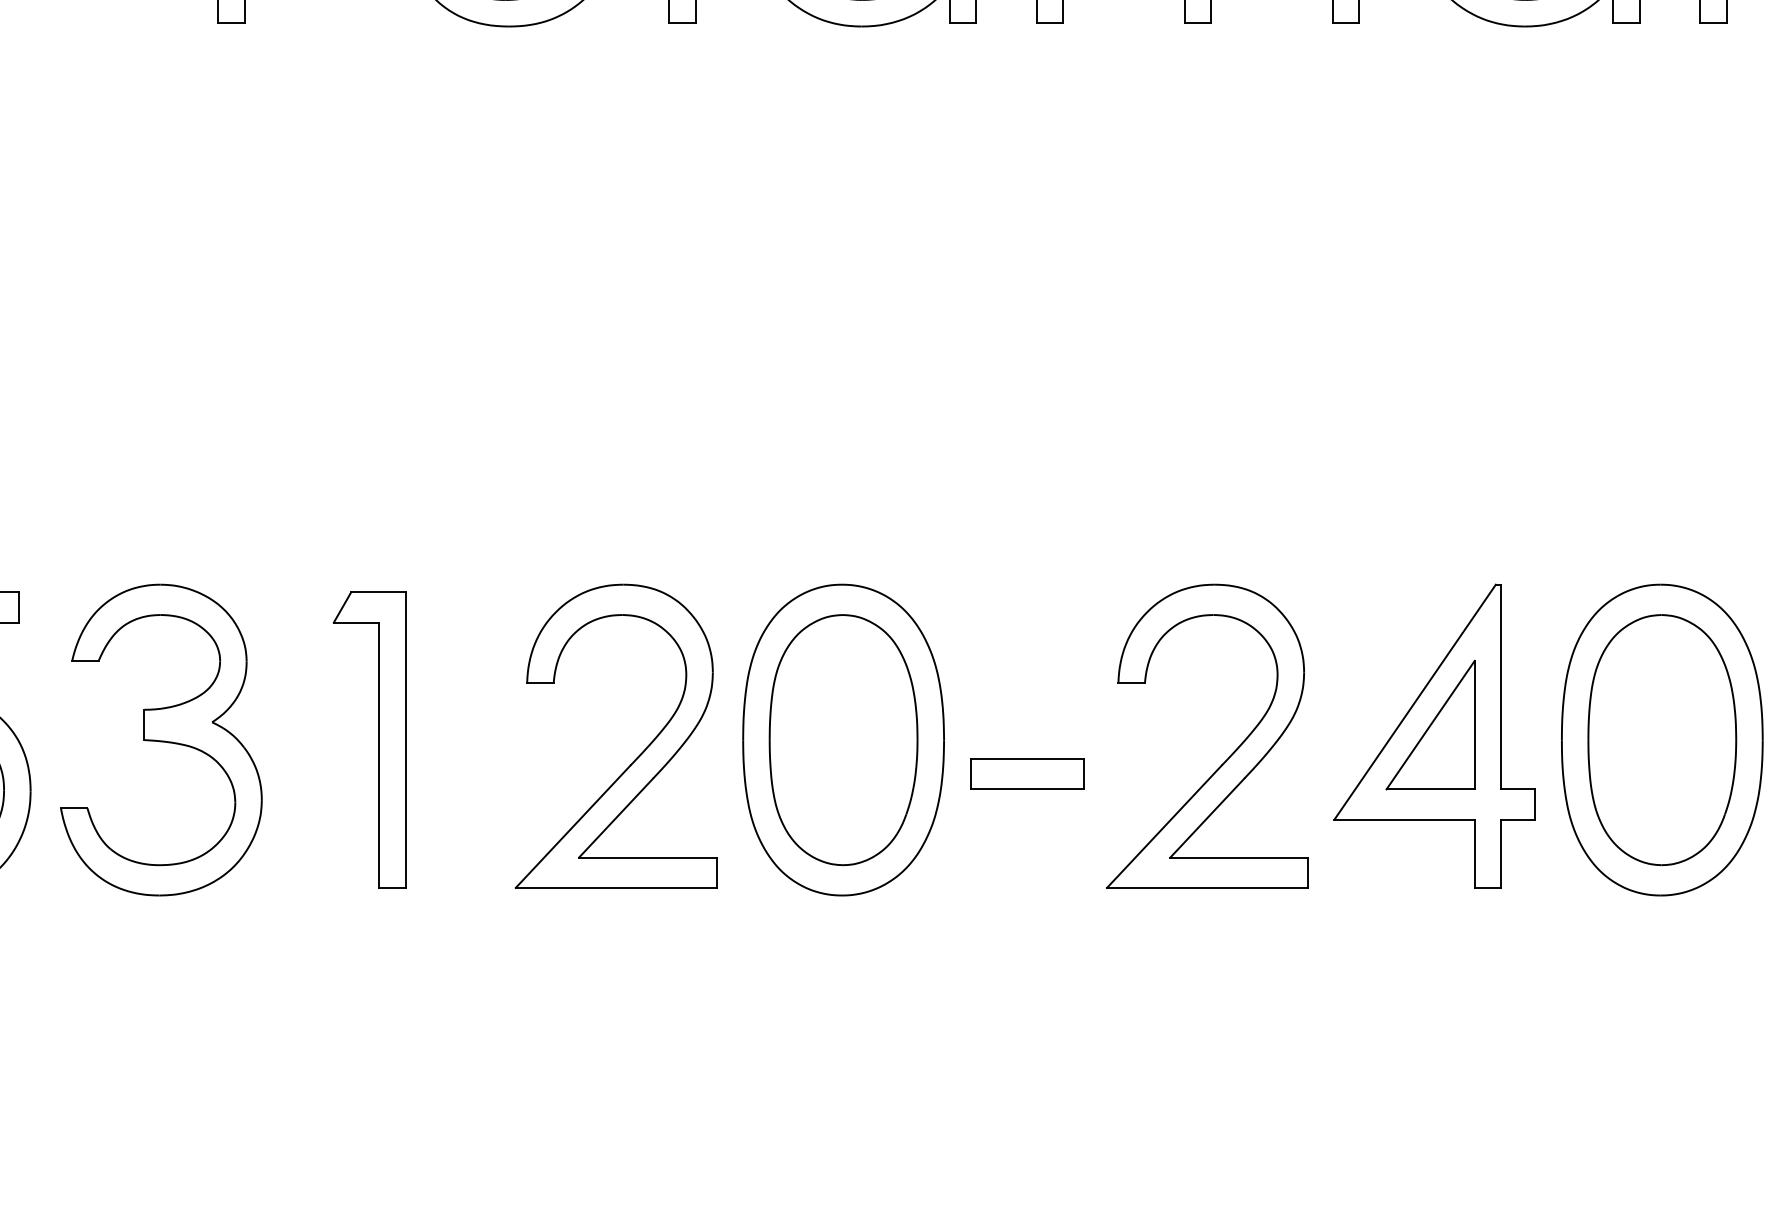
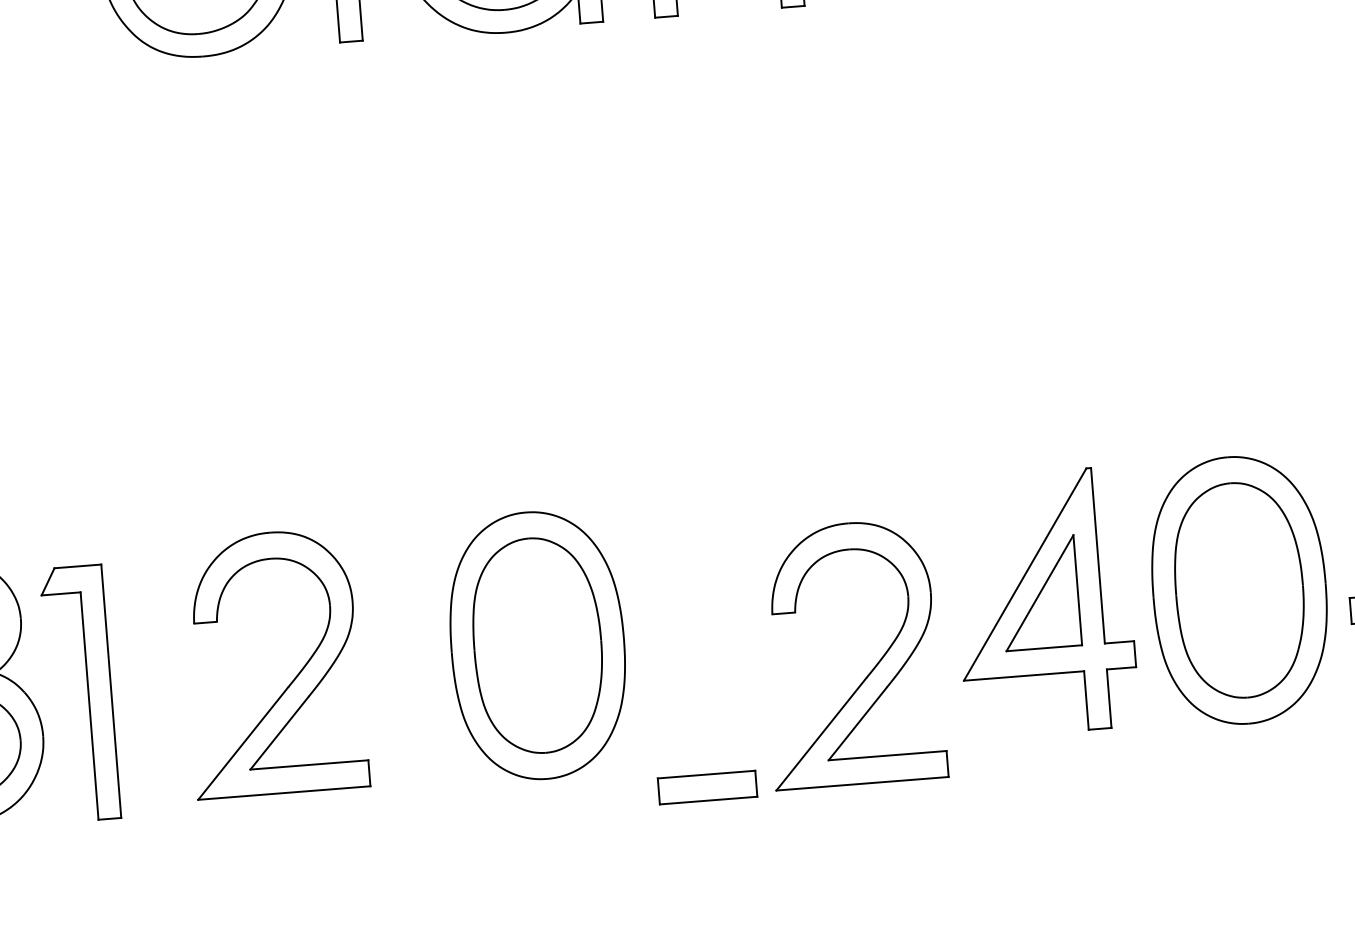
part: (378, 739) -> (87, 692), moved
part: (1229, 755) -> (872, 668), moved
part: (637, 756) -> (293, 678), moved
part: (1027, 773) -> (707, 786), moved

